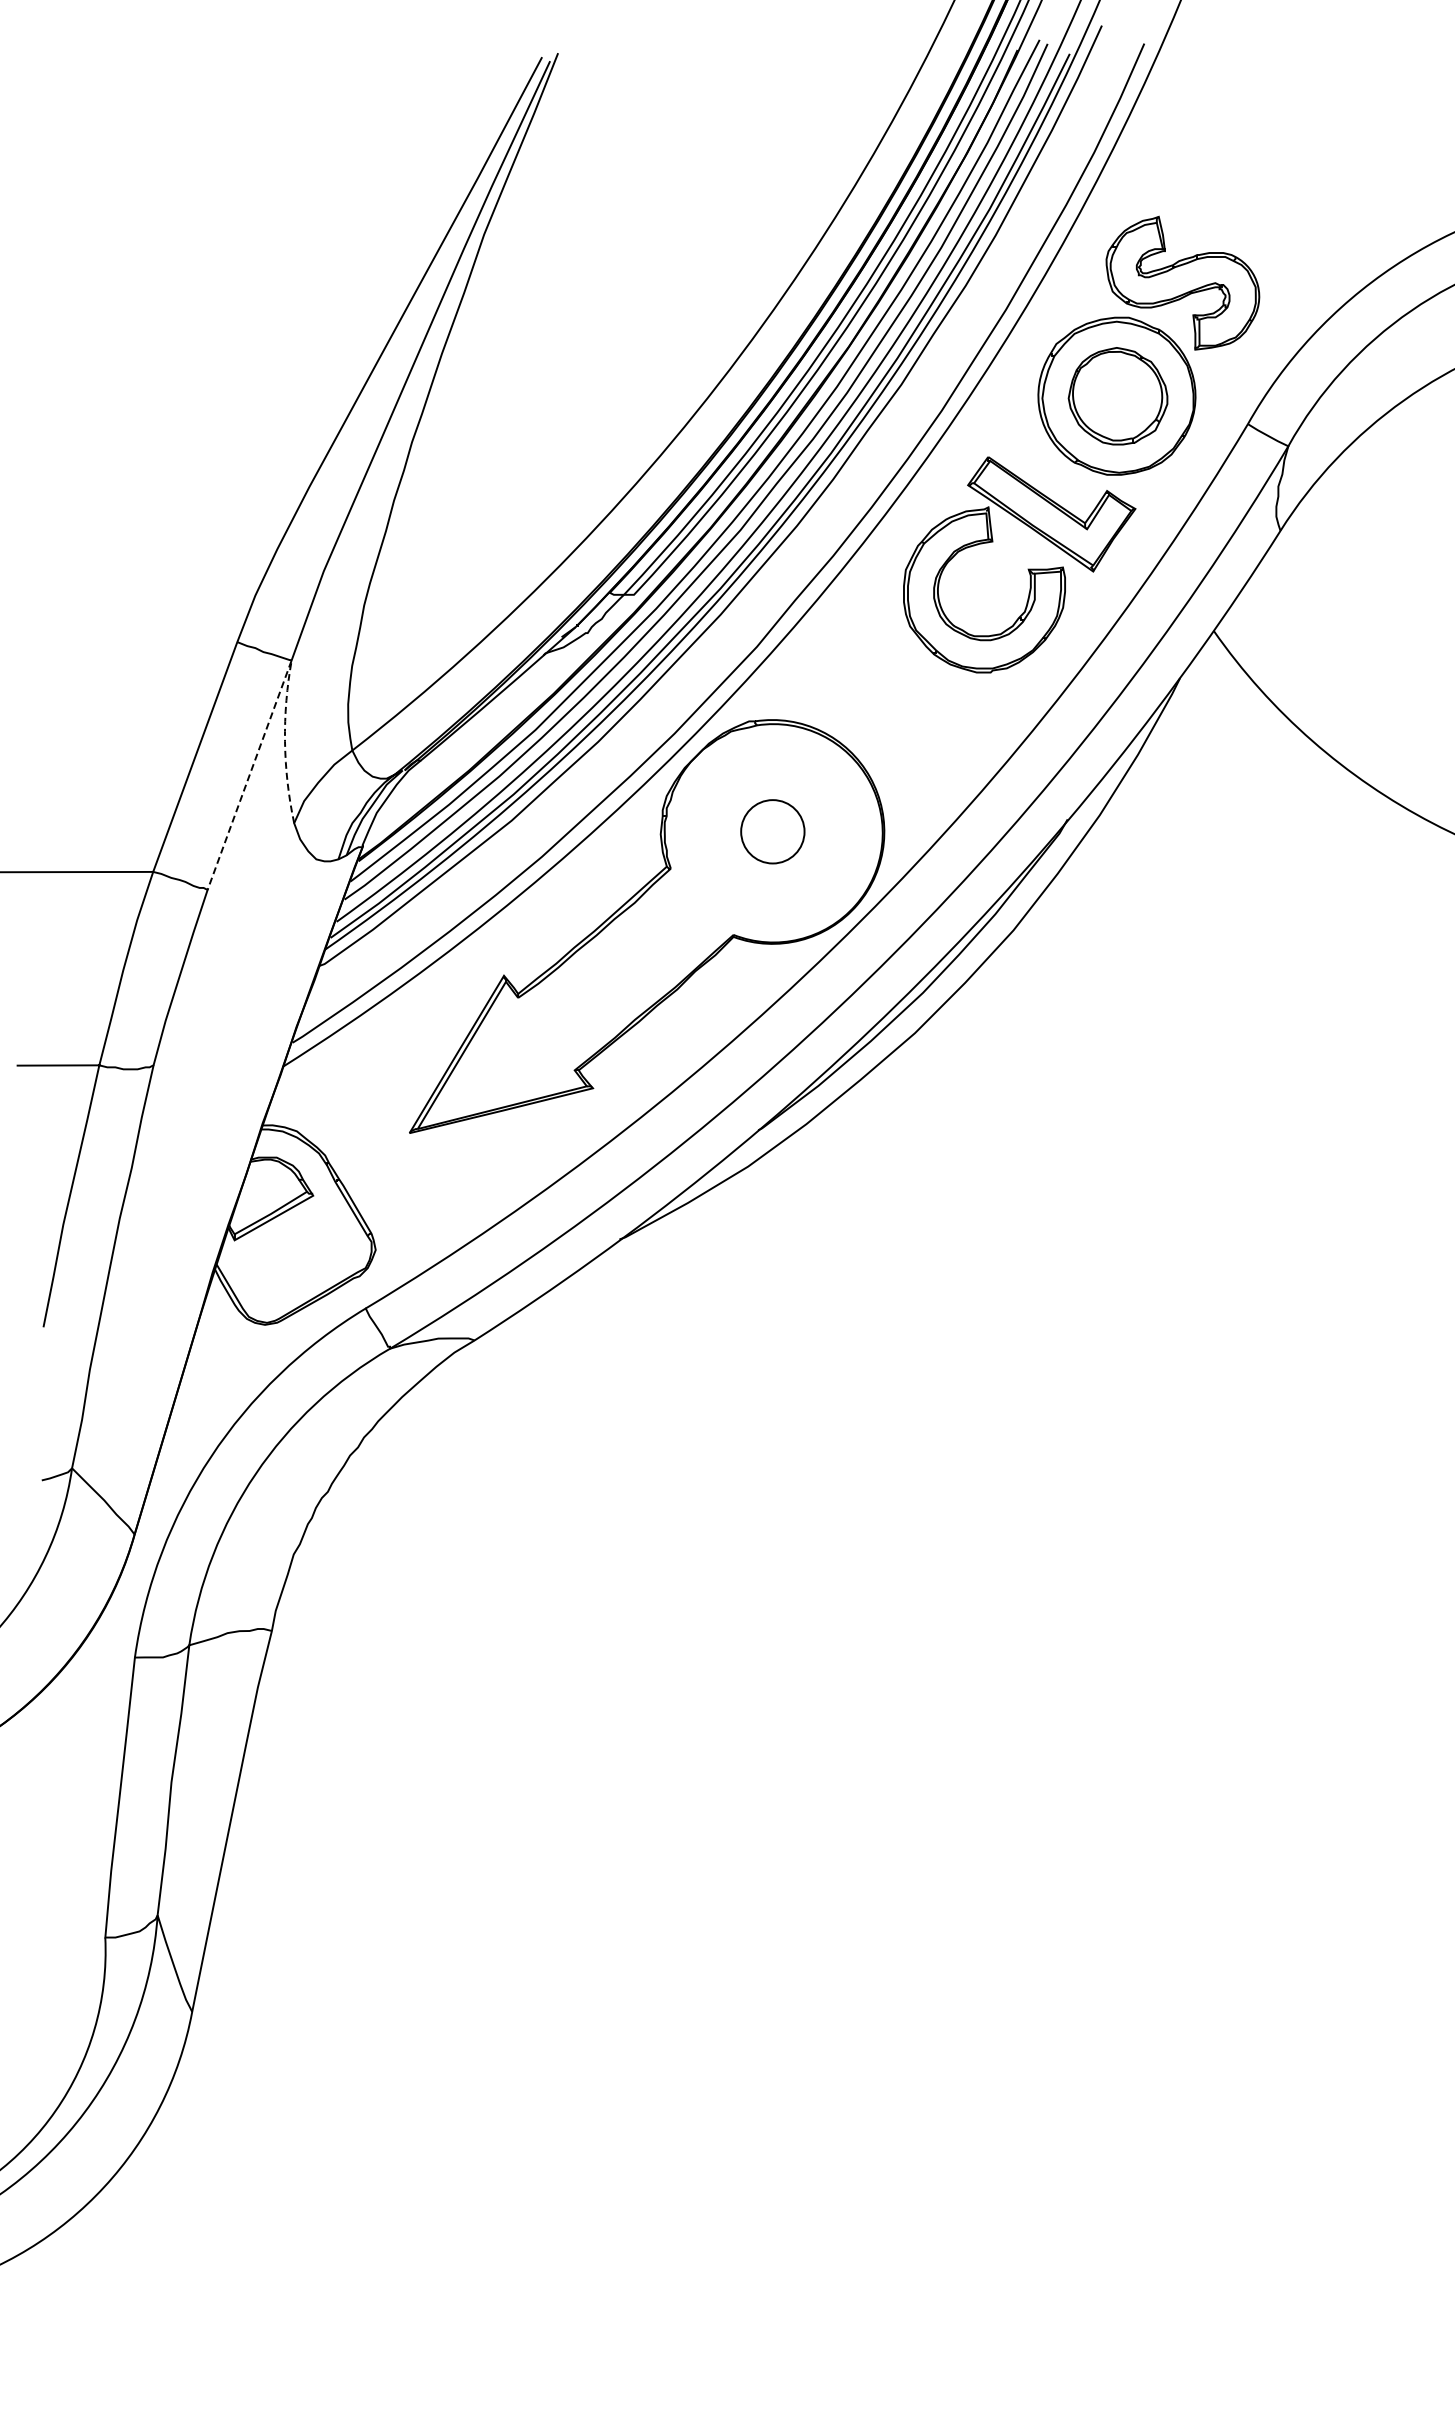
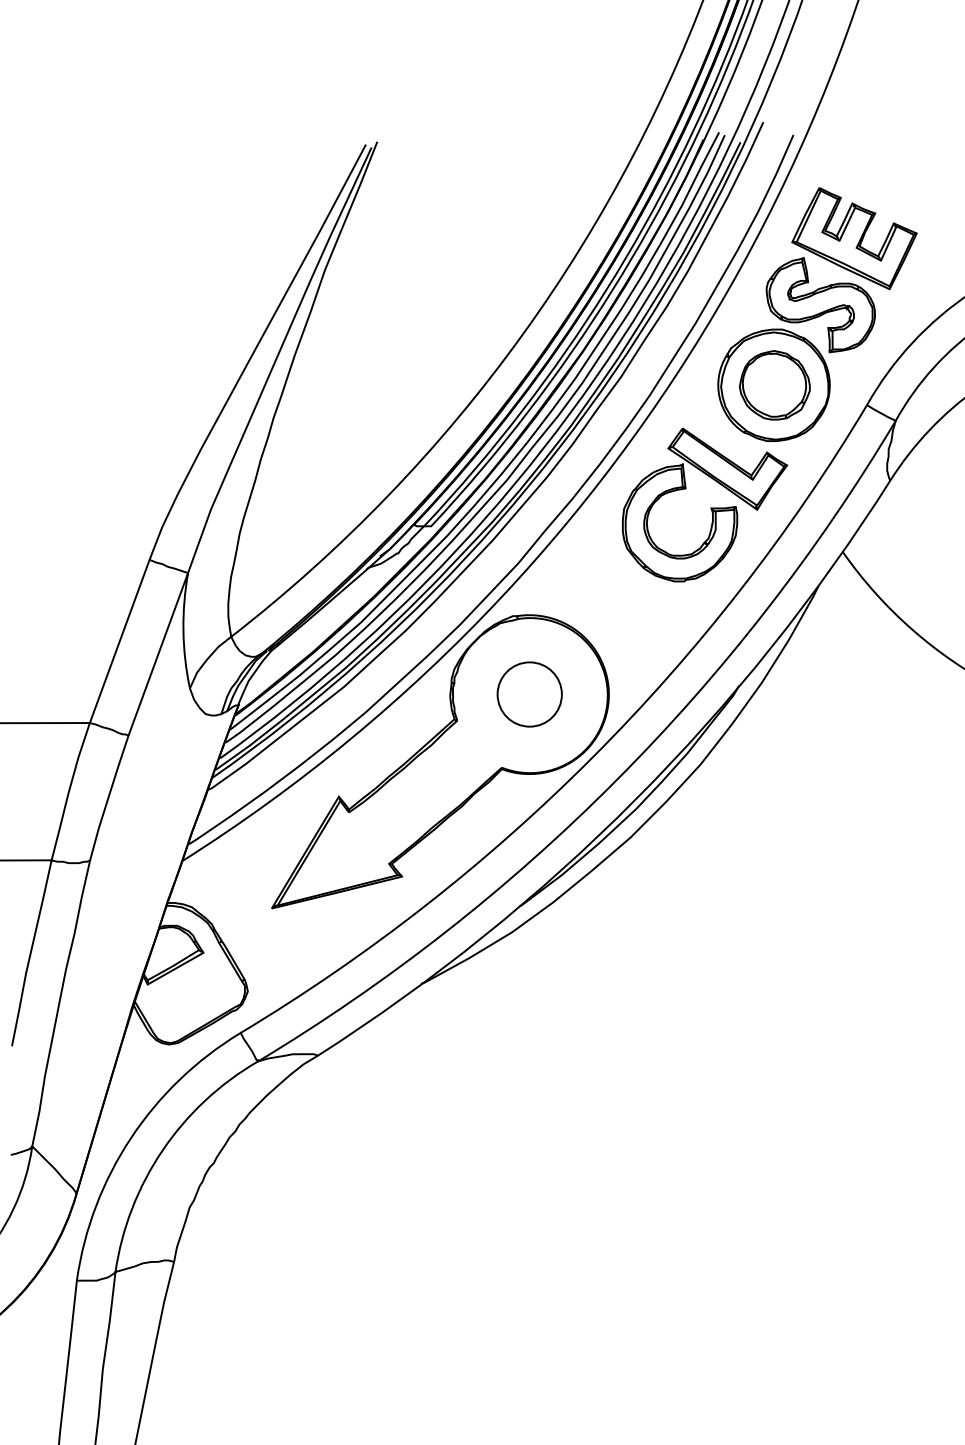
part: (1229, 189) -> (853, 238), added
line: (279, 692) -> (179, 595), dashed -> solid
circle: (772, 831) -> (529, 694), size x1.43

